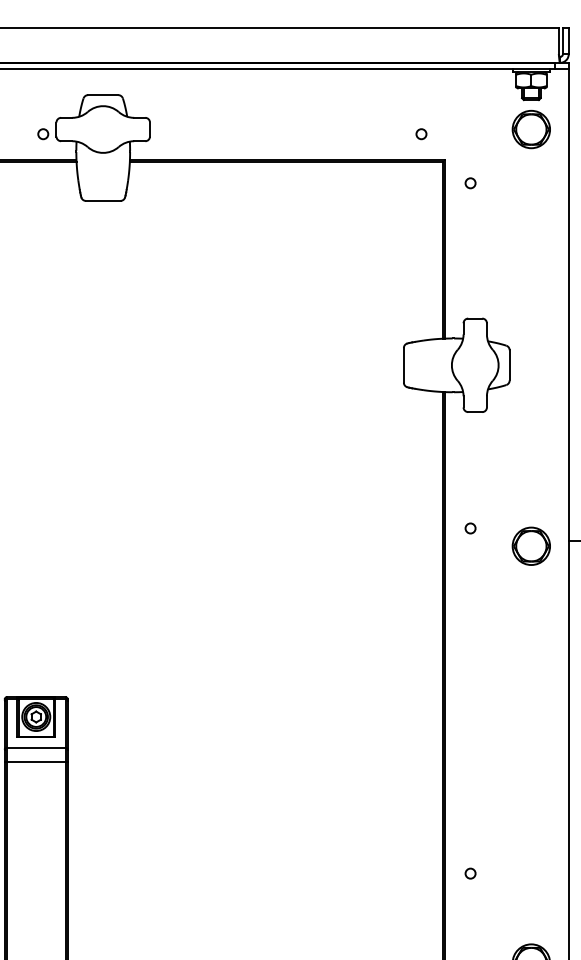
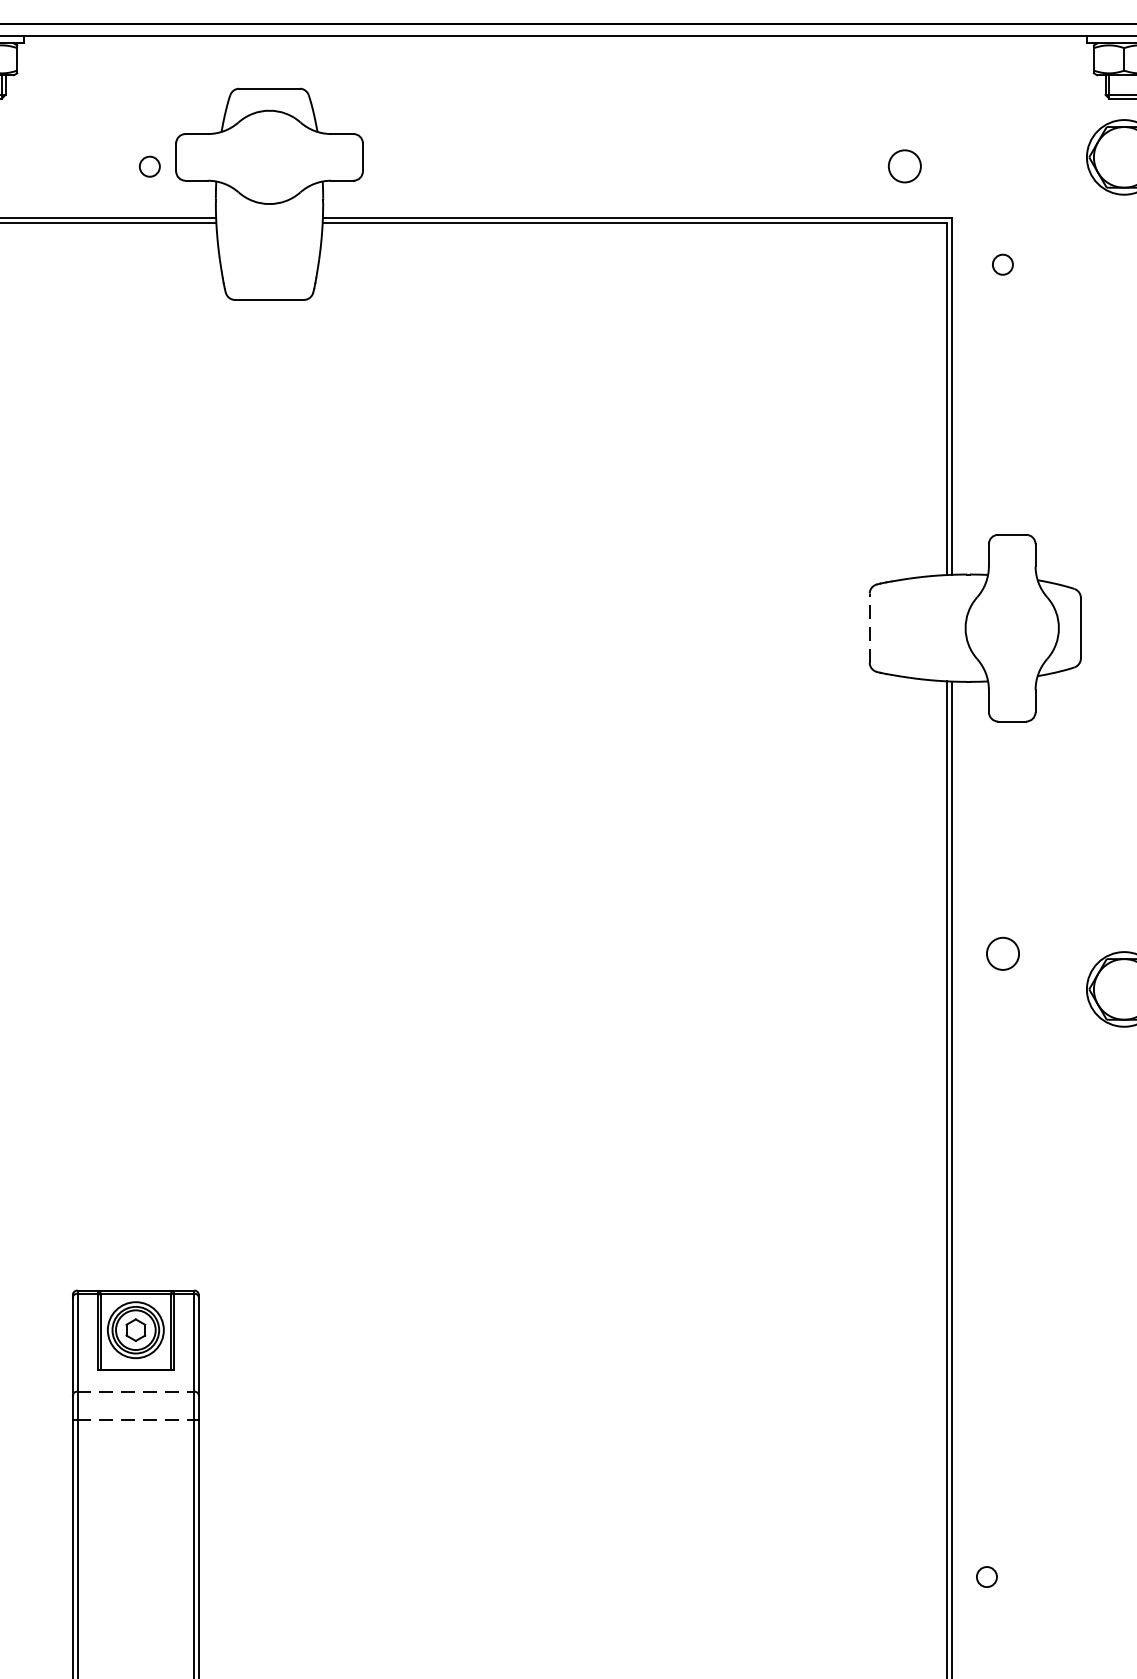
circle: (421, 134) -> (904, 167), size x1.6
line: (403, 364) -> (868, 626), solid -> dashed
circle: (470, 528) -> (1002, 953), size x1.6
line: (36, 747) -> (136, 1391), solid -> dashed
line: (36, 761) -> (136, 1419), solid -> dashed
circle: (470, 873) -> (986, 1576), moved

